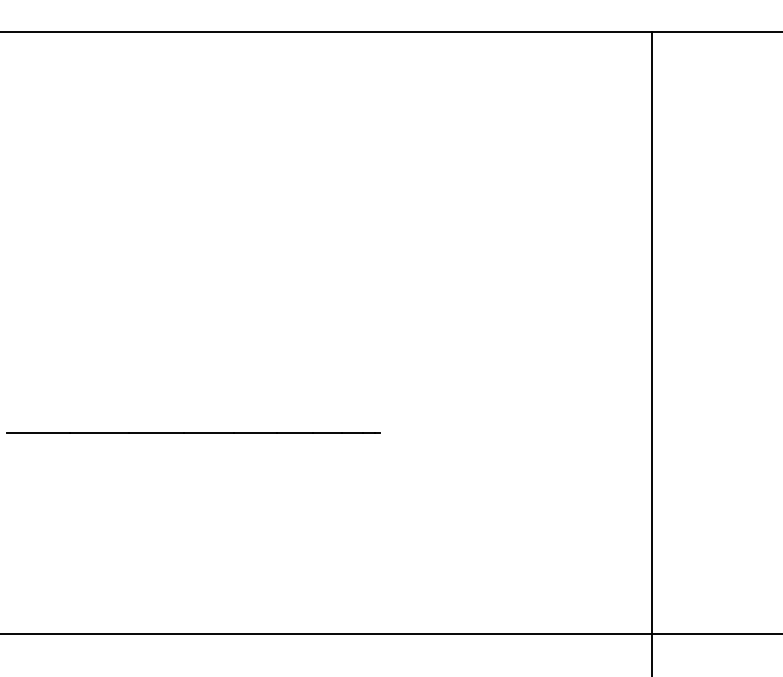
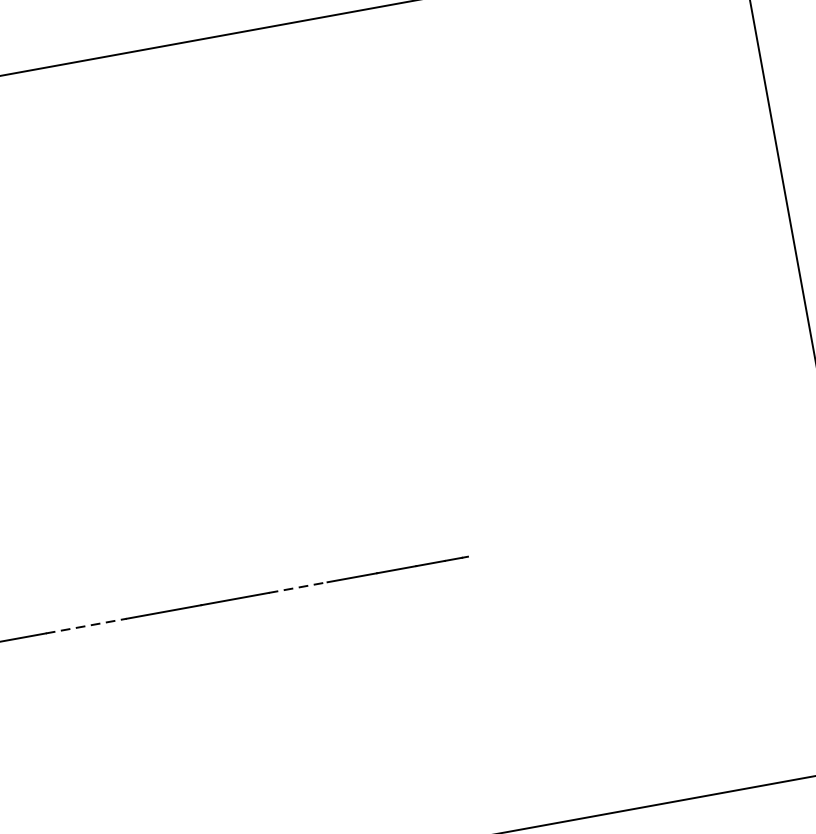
line: (99, 433) -> (86, 626), solid -> dashed
line: (255, 433) -> (298, 587), solid -> dashed

